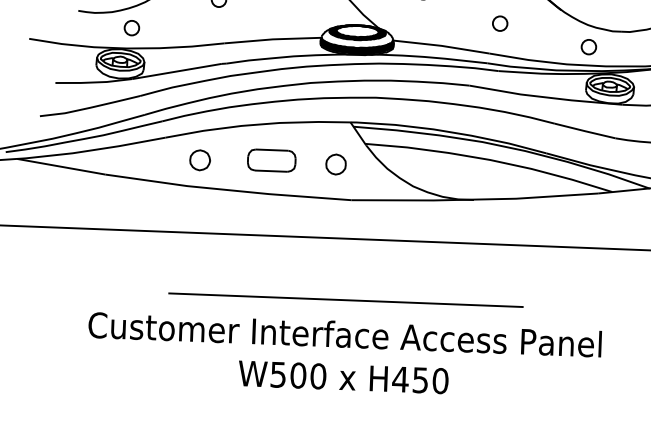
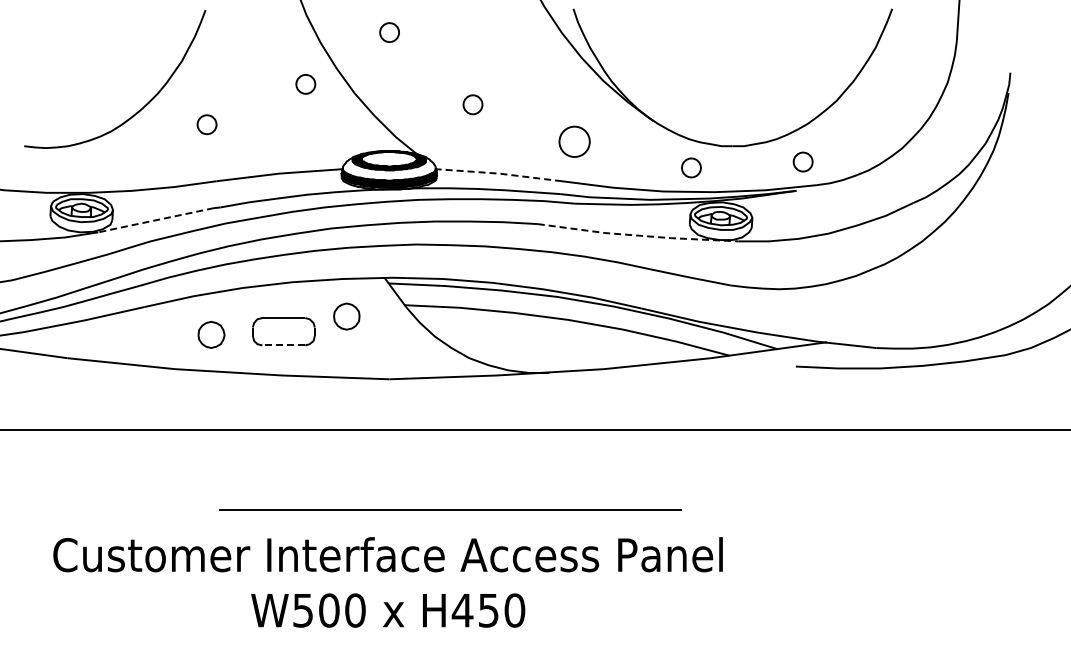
circle: (500, 23) -> (574, 141), size x1.6
circle: (131, 27) -> (94, 165), removed
line: (441, 45) -> (499, 173), solid -> dashed
line: (176, 71) -> (155, 220), solid -> dashed
line: (546, 97) -> (638, 235), solid -> dashed
part: (200, 160) -> (211, 334), moved
part: (335, 164) -> (346, 316), moved
line: (271, 171) -> (283, 345), solid -> dashed
line: (345, 299) -> (450, 509), moved

